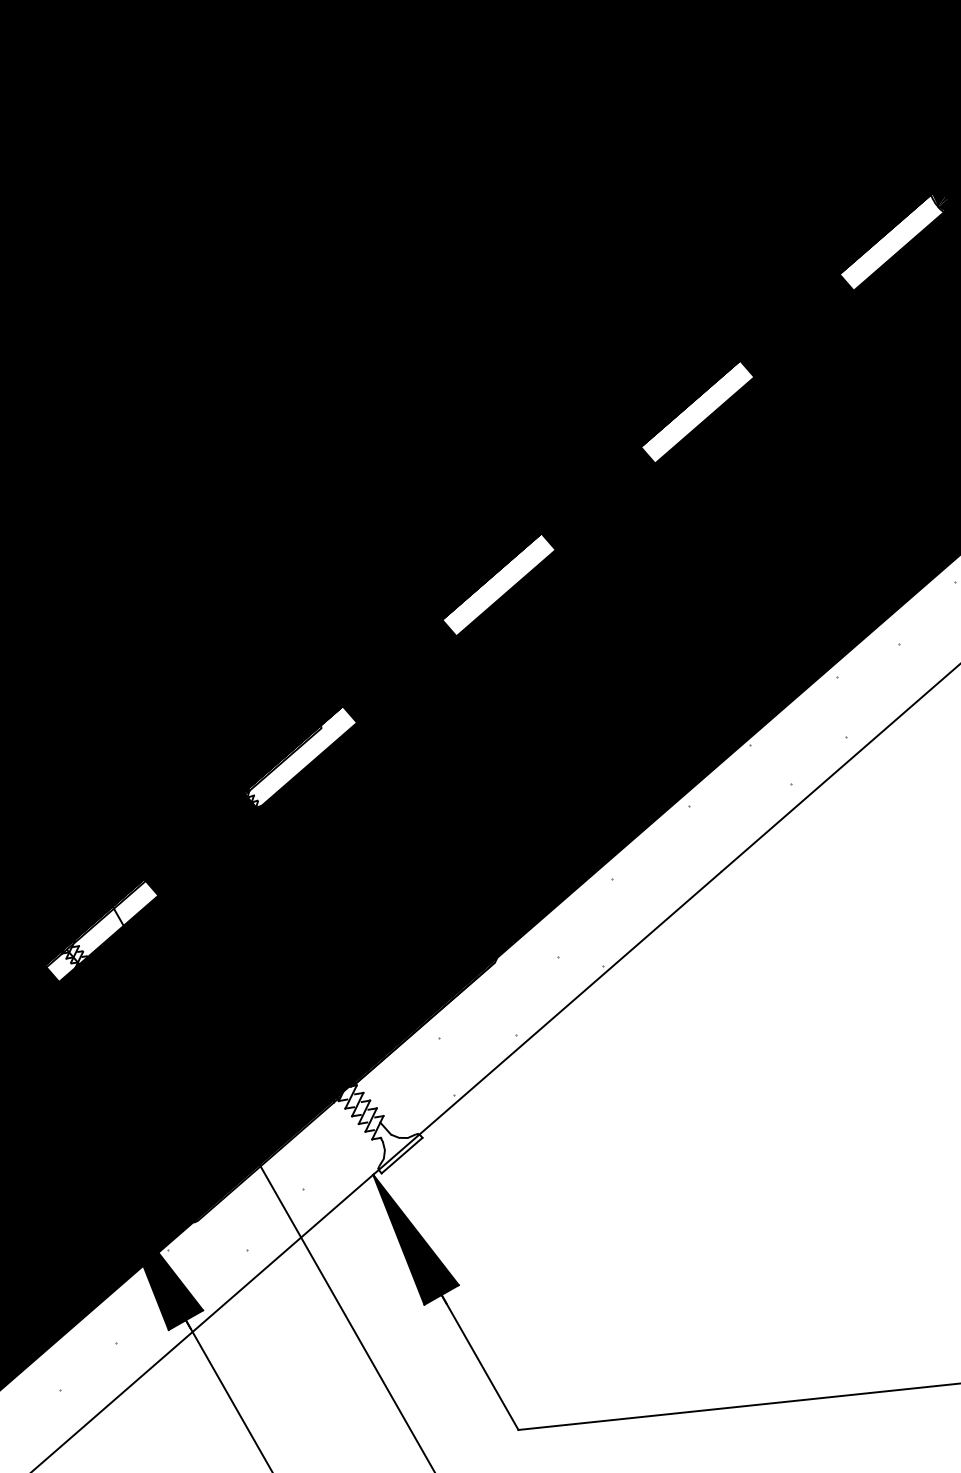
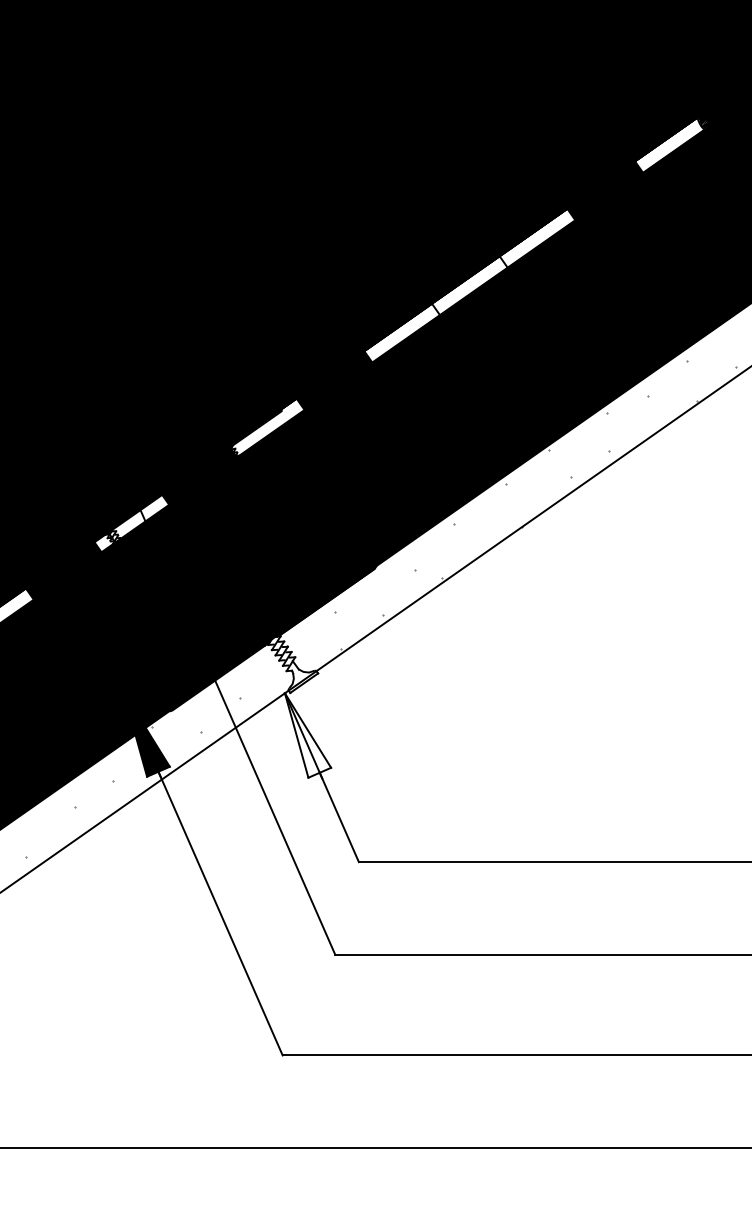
fill: (597, 498) -> (469, 285), removed
fill: (415, 1237) -> (307, 735), removed

